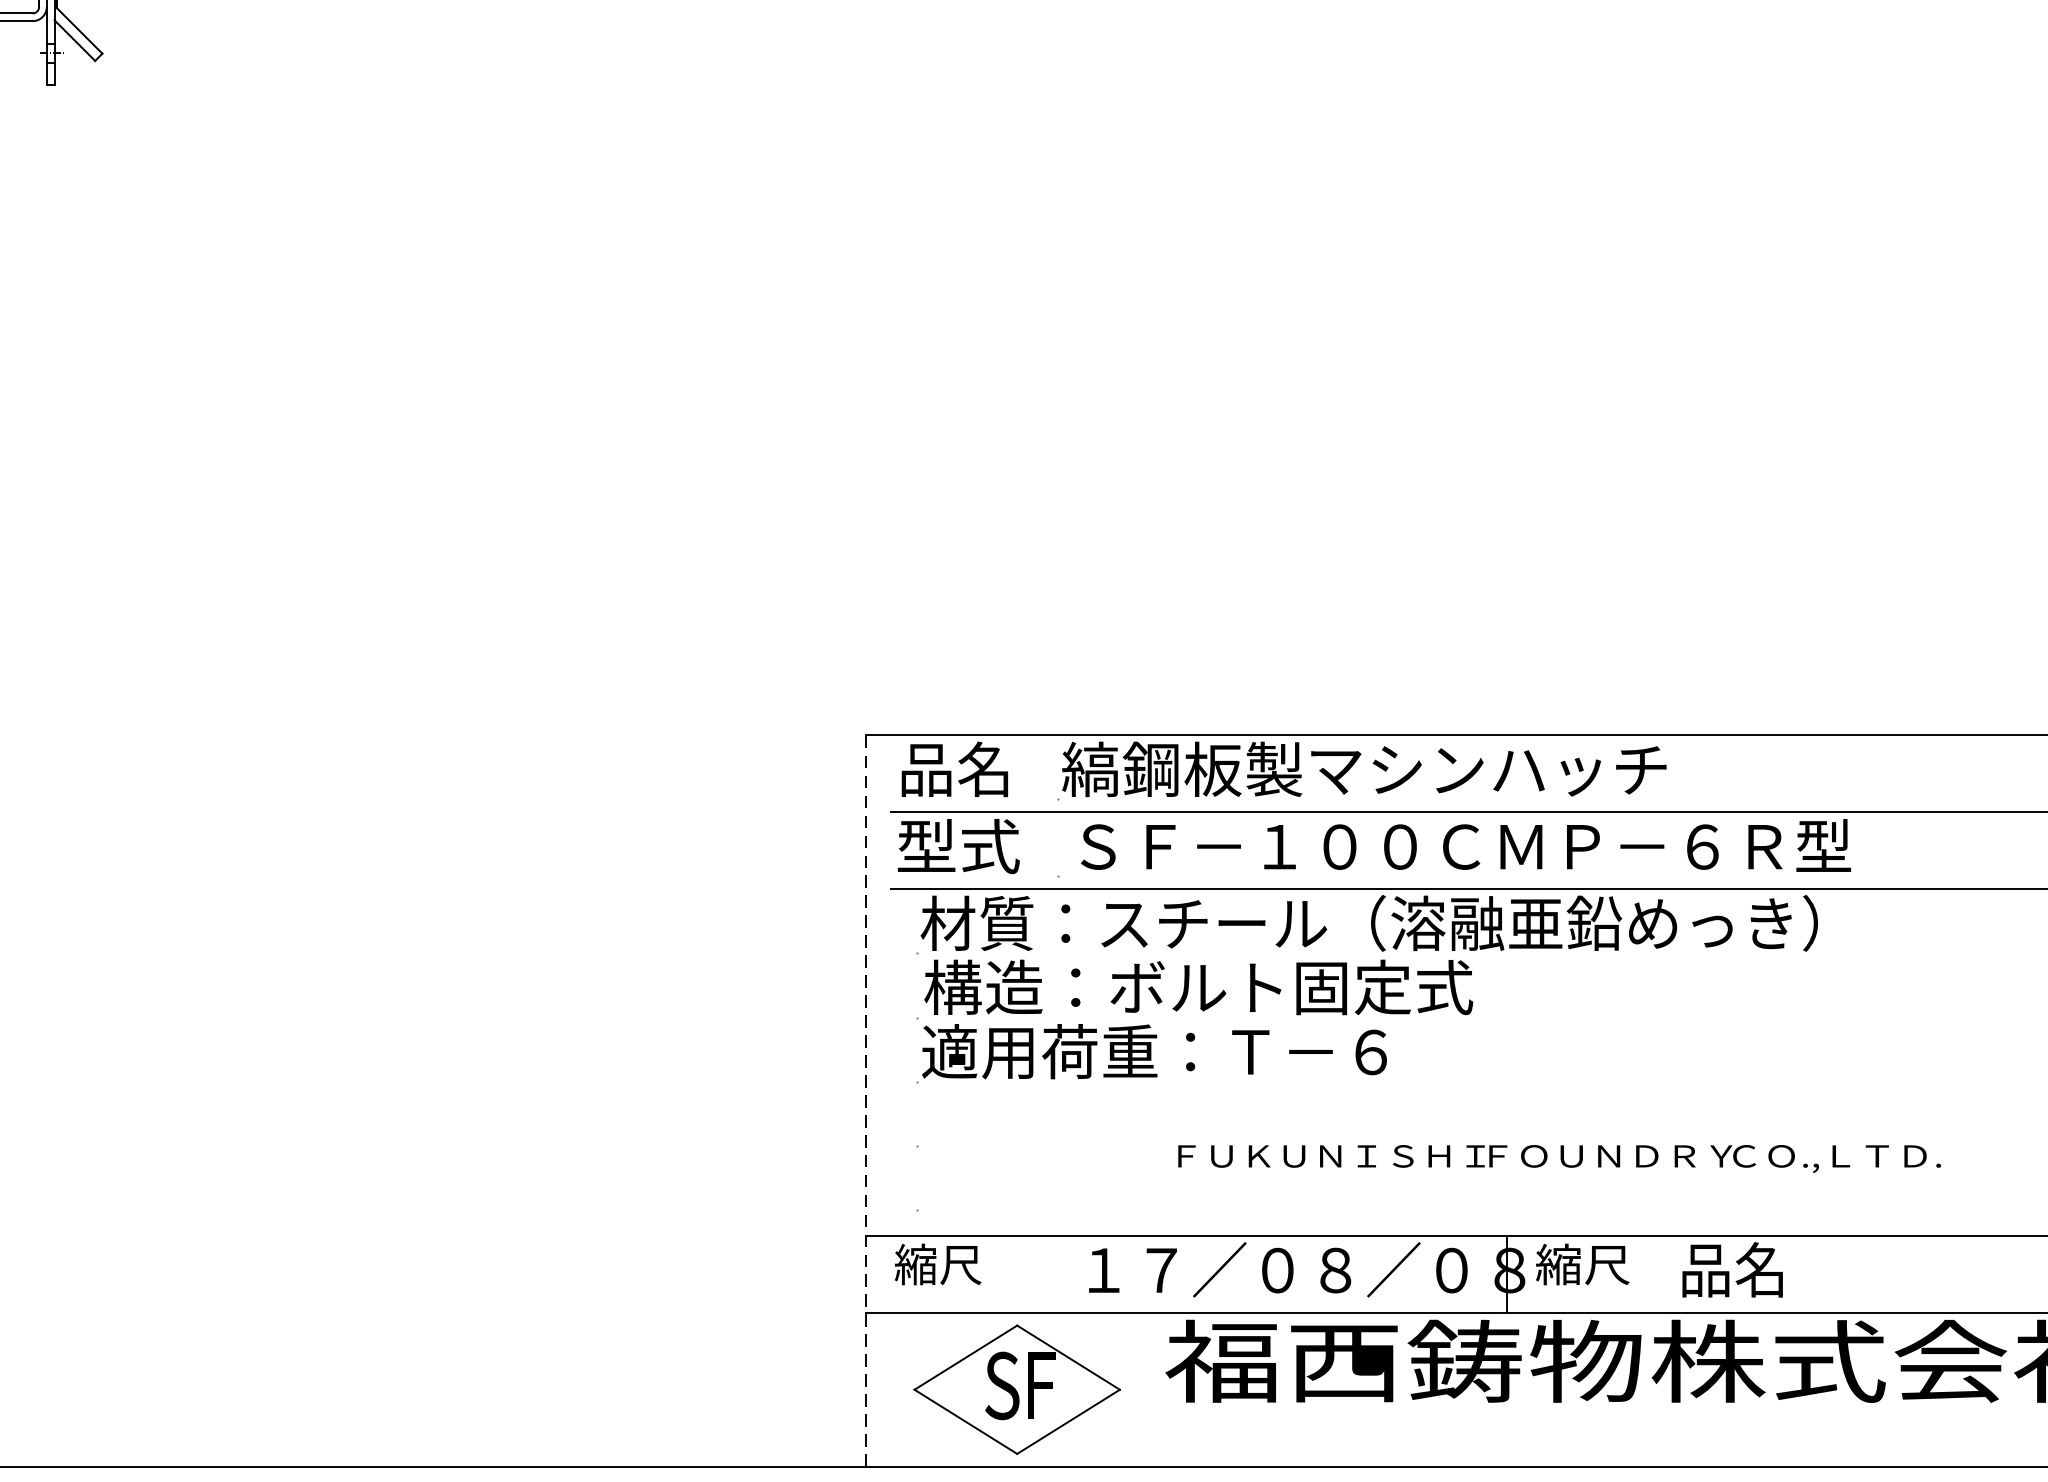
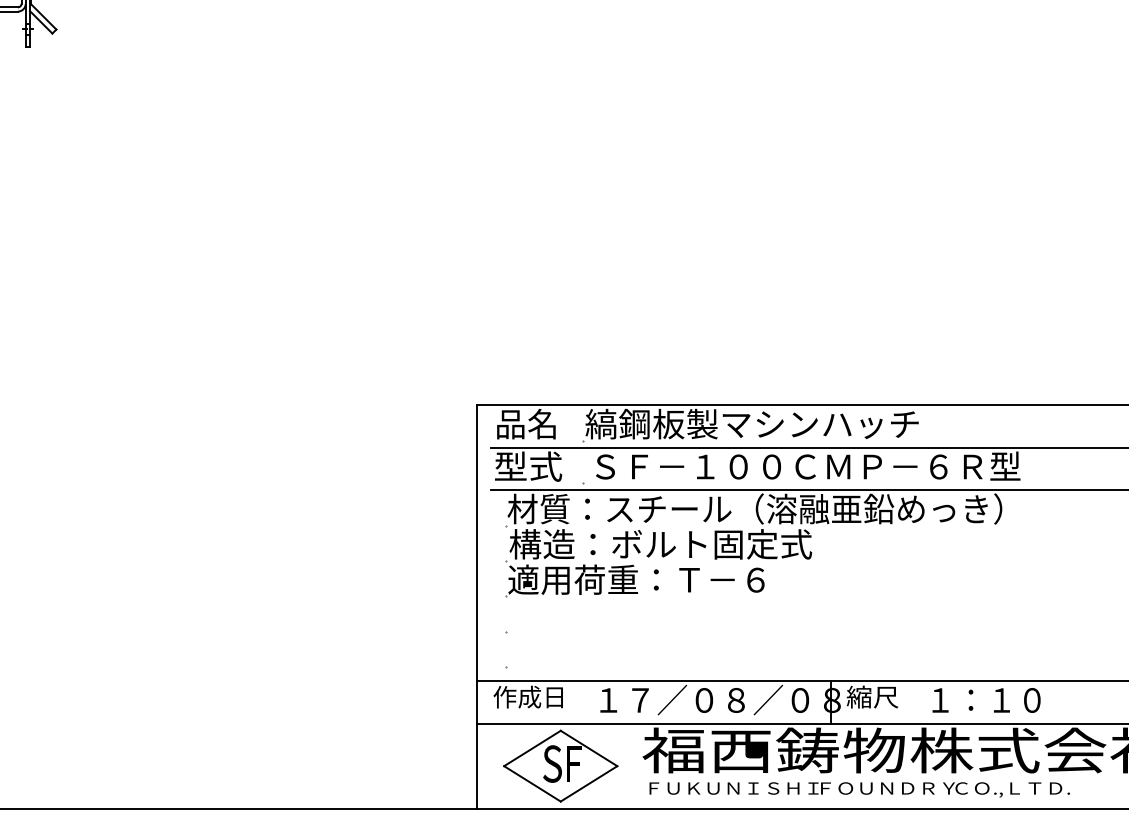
line: (866, 1100) -> (477, 606), dashed -> solid
text: (1559, 1158) -> (859, 789), moved
text: (956, 1263) -> (527, 696), 縮尺 -> 作成日
text: (1783, 1268) -> (983, 699), 品名 -> １：１０

